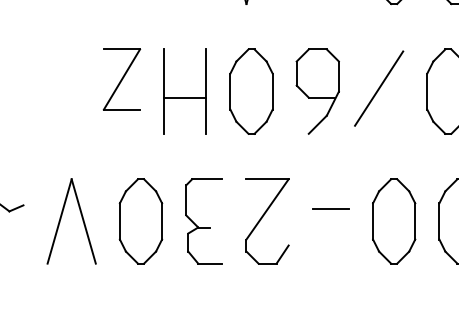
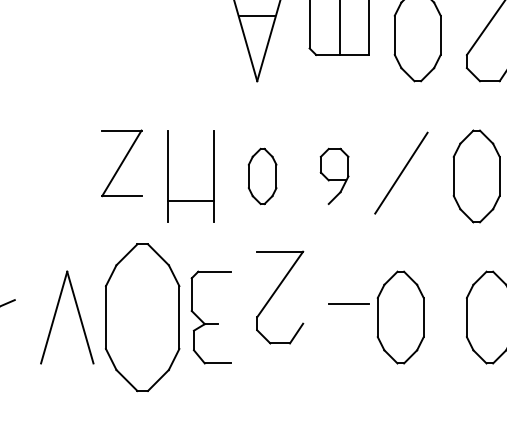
part: (251, 91) -> (262, 176), size x0.6
part: (317, 91) -> (334, 176), size x0.6
line: (185, 98) -> (190, 201), moved
part: (262, 218) -> (274, 294), moved
part: (140, 221) -> (142, 317), size x1.6
part: (393, 221) -> (400, 317), moved

